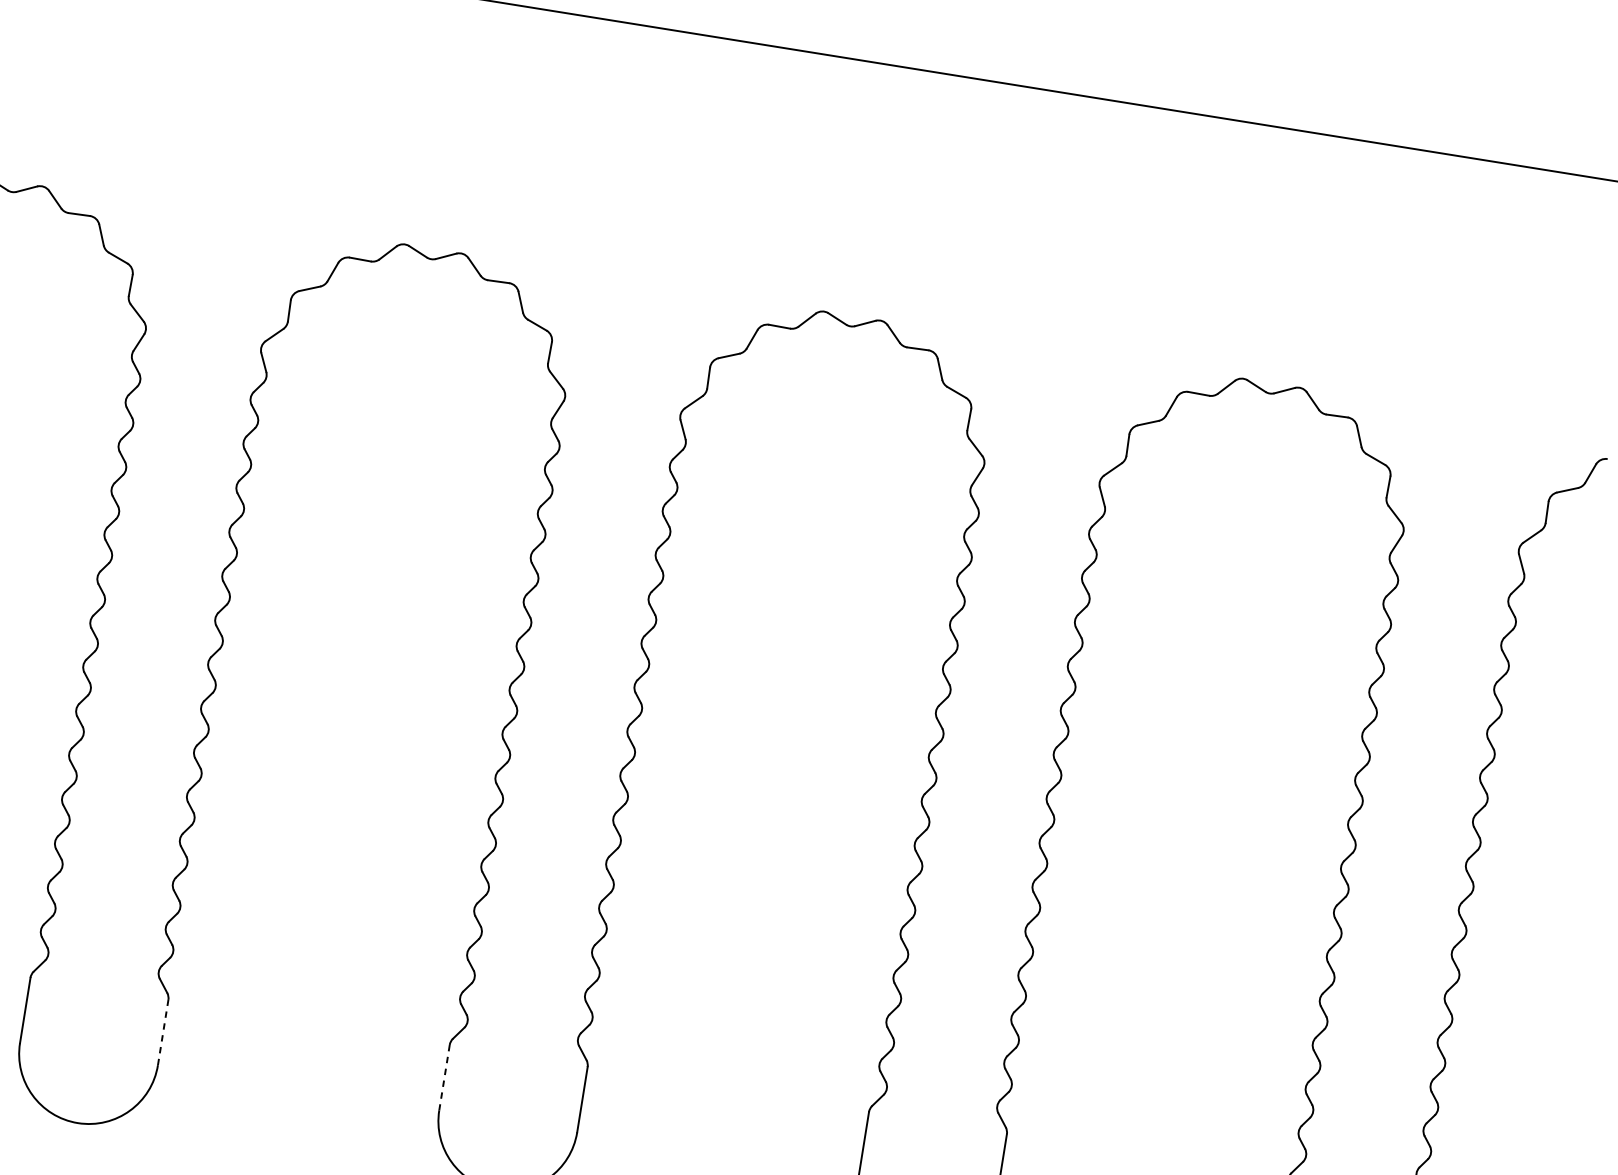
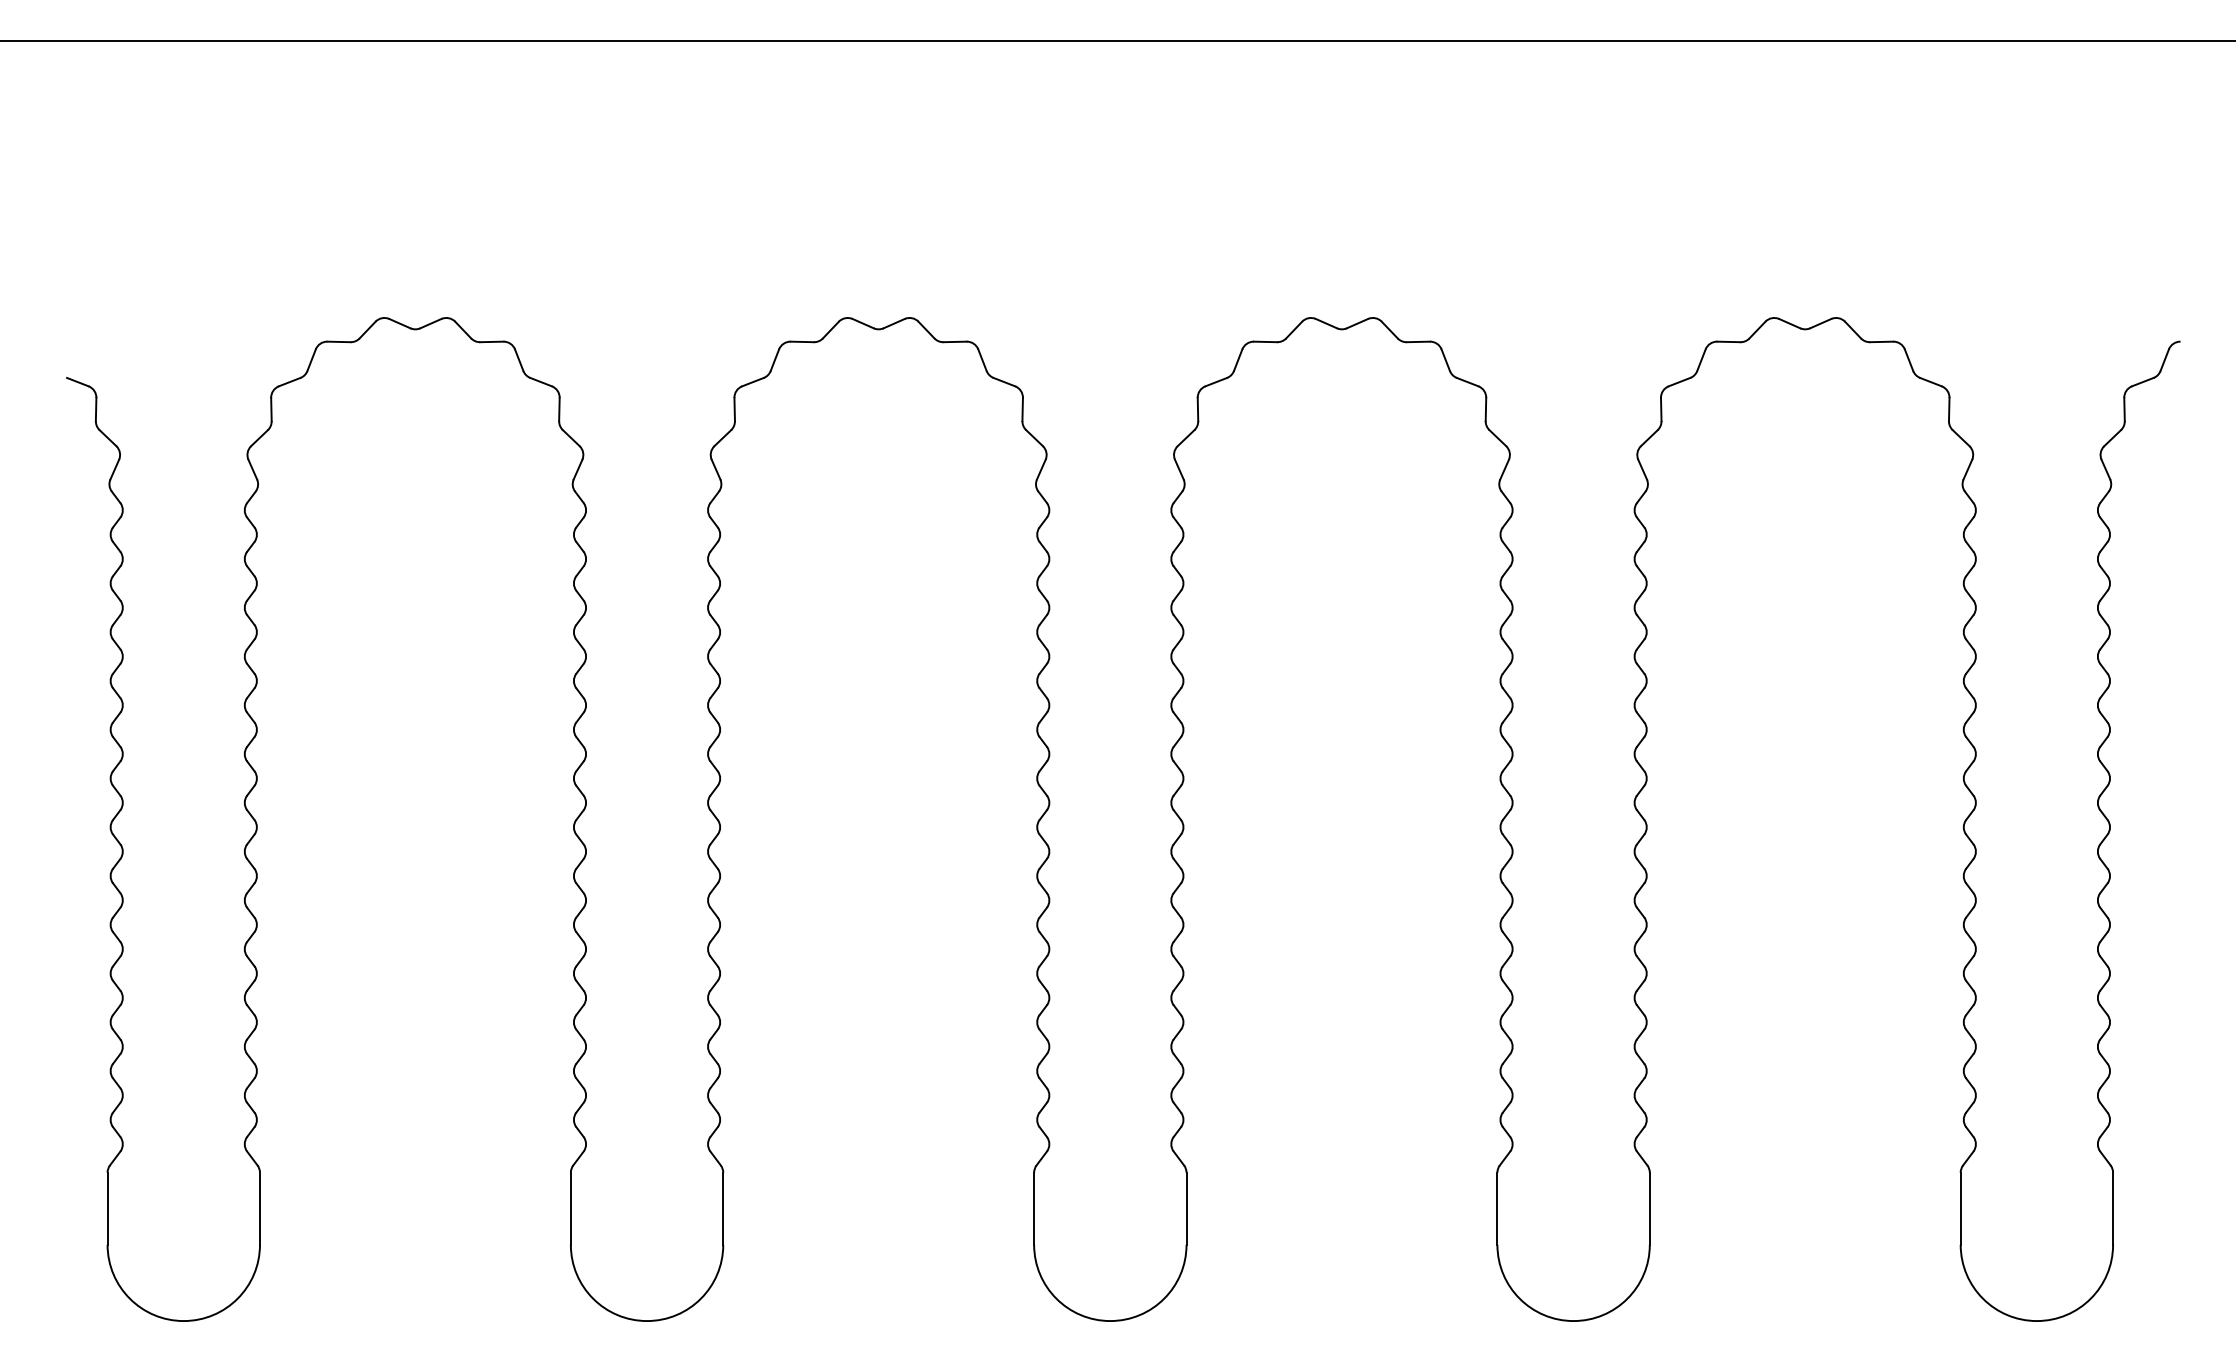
line: (163, 1032) -> (723, 1208), dashed -> solid
line: (444, 1078) -> (1034, 1209), dashed -> solid

